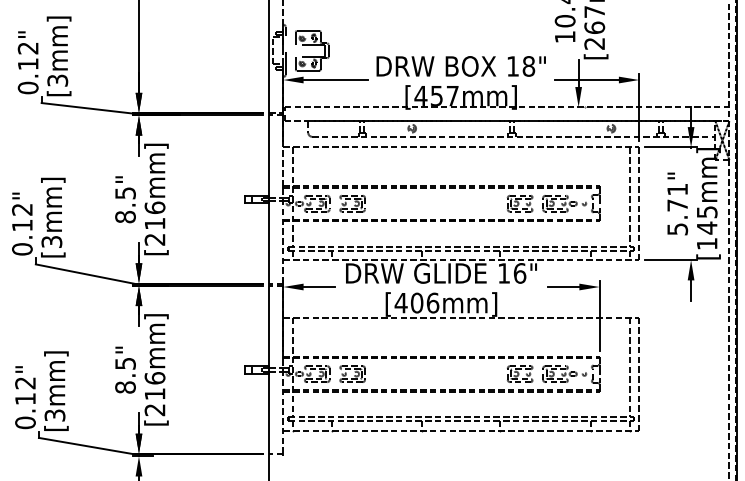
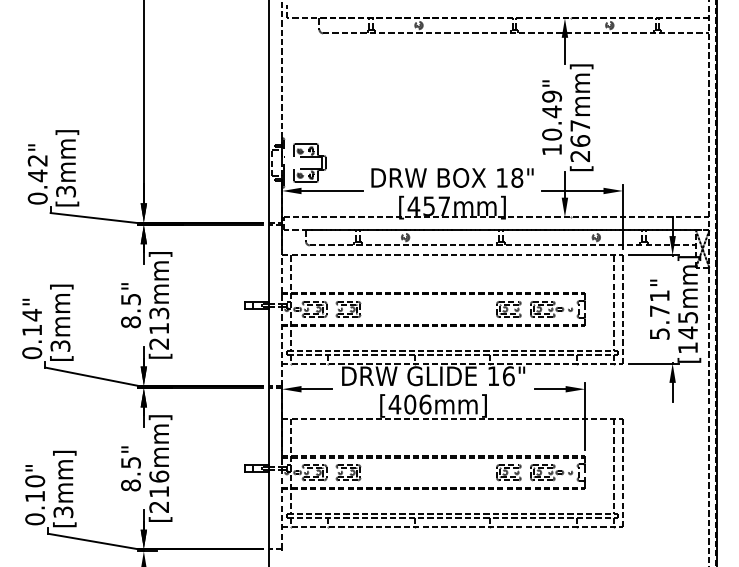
text: (27, 63) -> (37, 175), 0.12" -> 0.42"
text: (155, 207) -> (159, 313), [216mm] -> [213mm]
text: (21, 208) -> (31, 314), 0.12" -> 0.14"
text: (25, 383) -> (35, 481), 0.12" -> 0.10"

